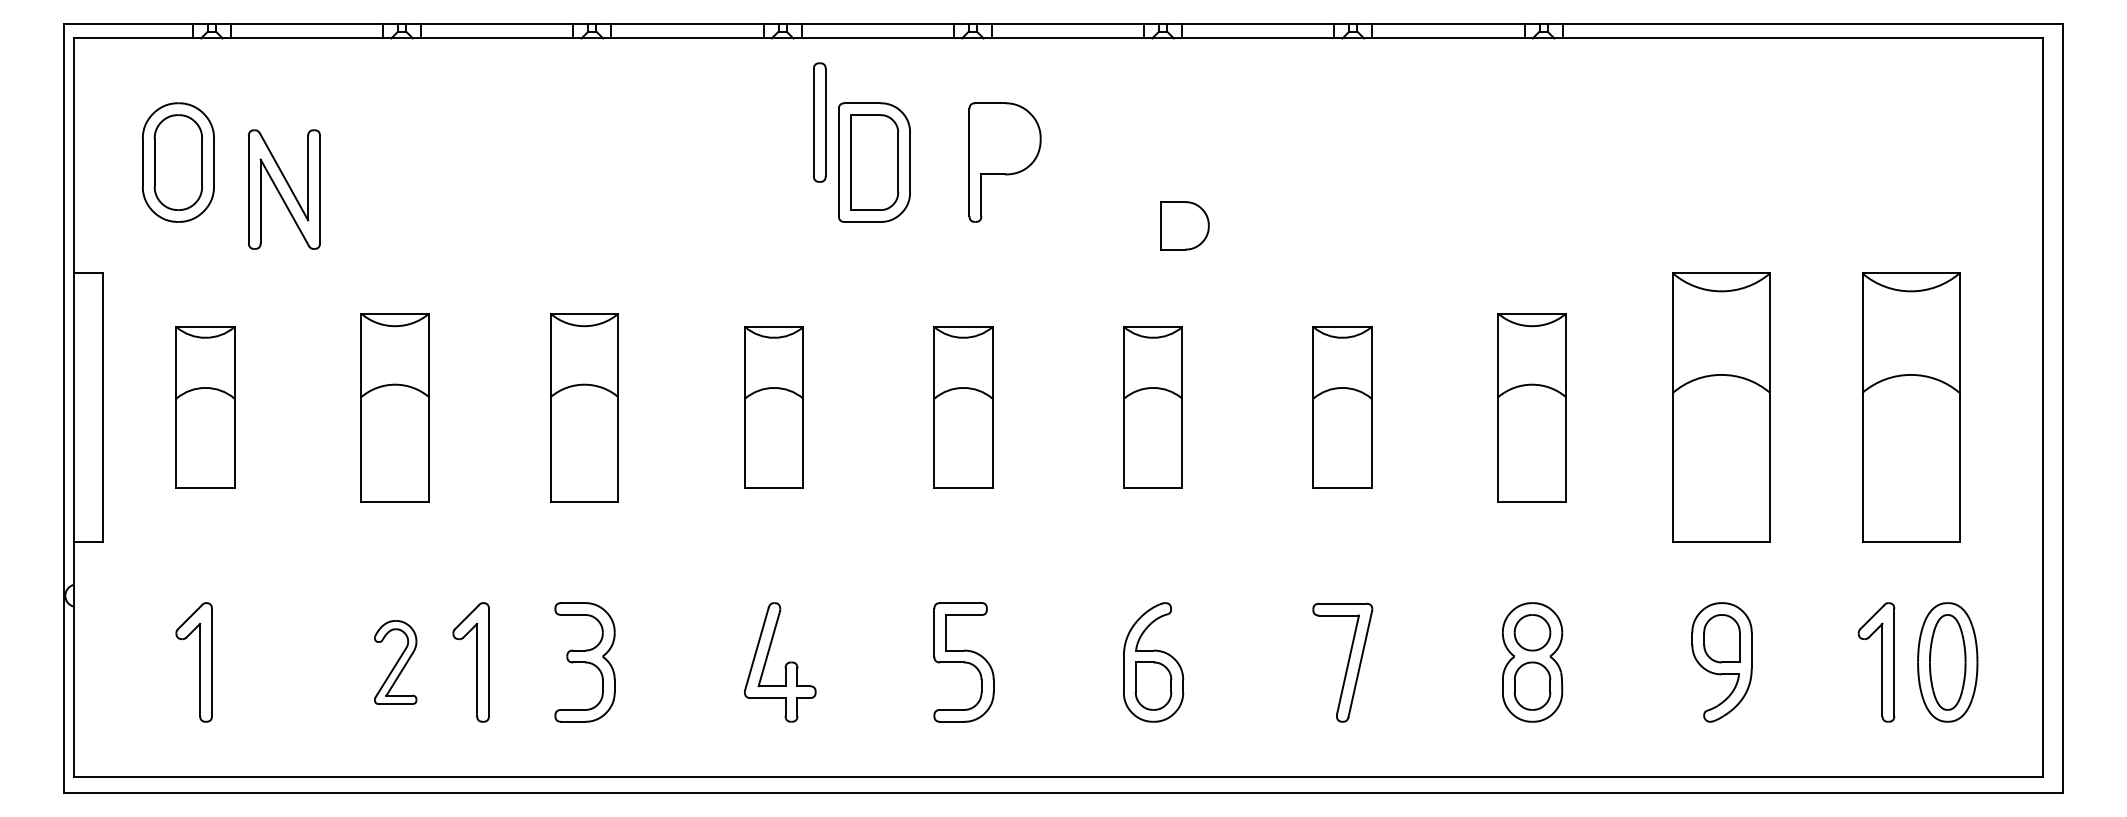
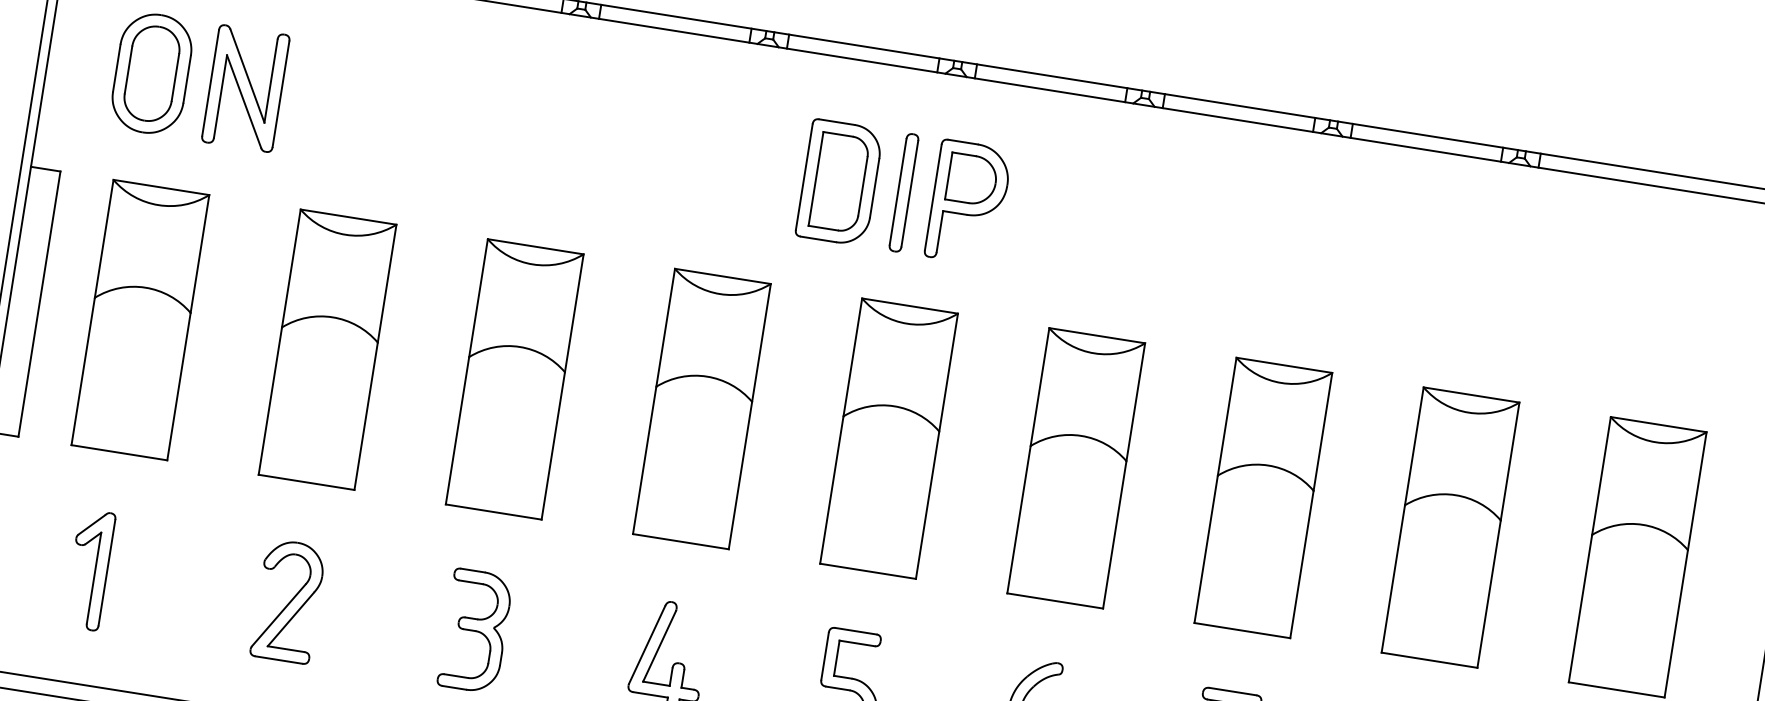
part: (819, 122) -> (903, 192), moved
part: (283, 189) -> (244, 88), moved
part: (1184, 225) -> (971, 179), moved
part: (205, 407) -> (140, 319), size x1.67
part: (395, 407) -> (328, 349), size x1.43
part: (584, 407) -> (514, 379), size x1.43
part: (774, 407) -> (702, 408), size x1.67
part: (963, 407) -> (889, 438), size x1.67
part: (1153, 407) -> (1076, 468), size x1.67
part: (1342, 407) -> (1263, 497), size x1.67
part: (1532, 407) -> (1451, 527), size x1.43
part: (395, 662) -> (288, 601), size x1.43
part: (470, 662) -> (362, 613), removed

